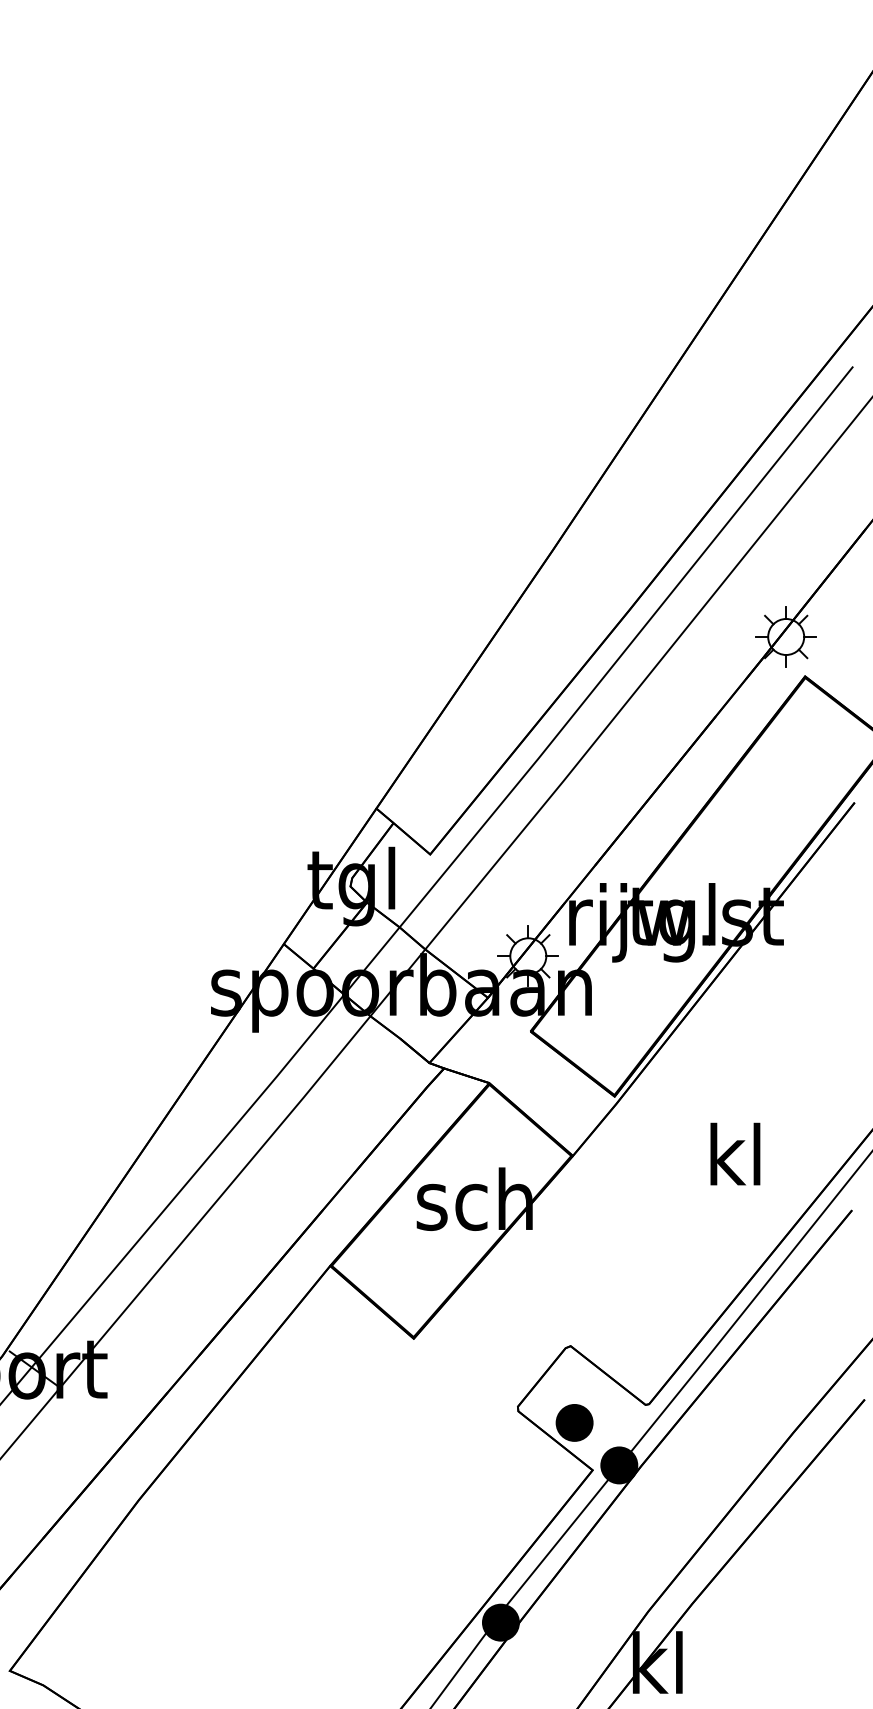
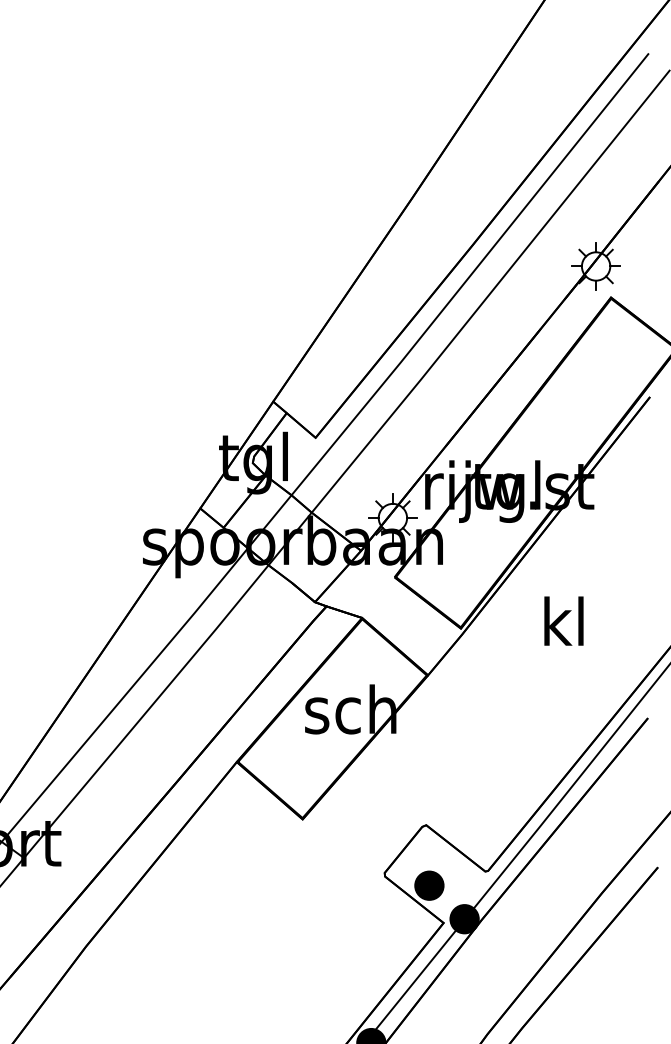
text: (735, 1153) -> (564, 620), moved

